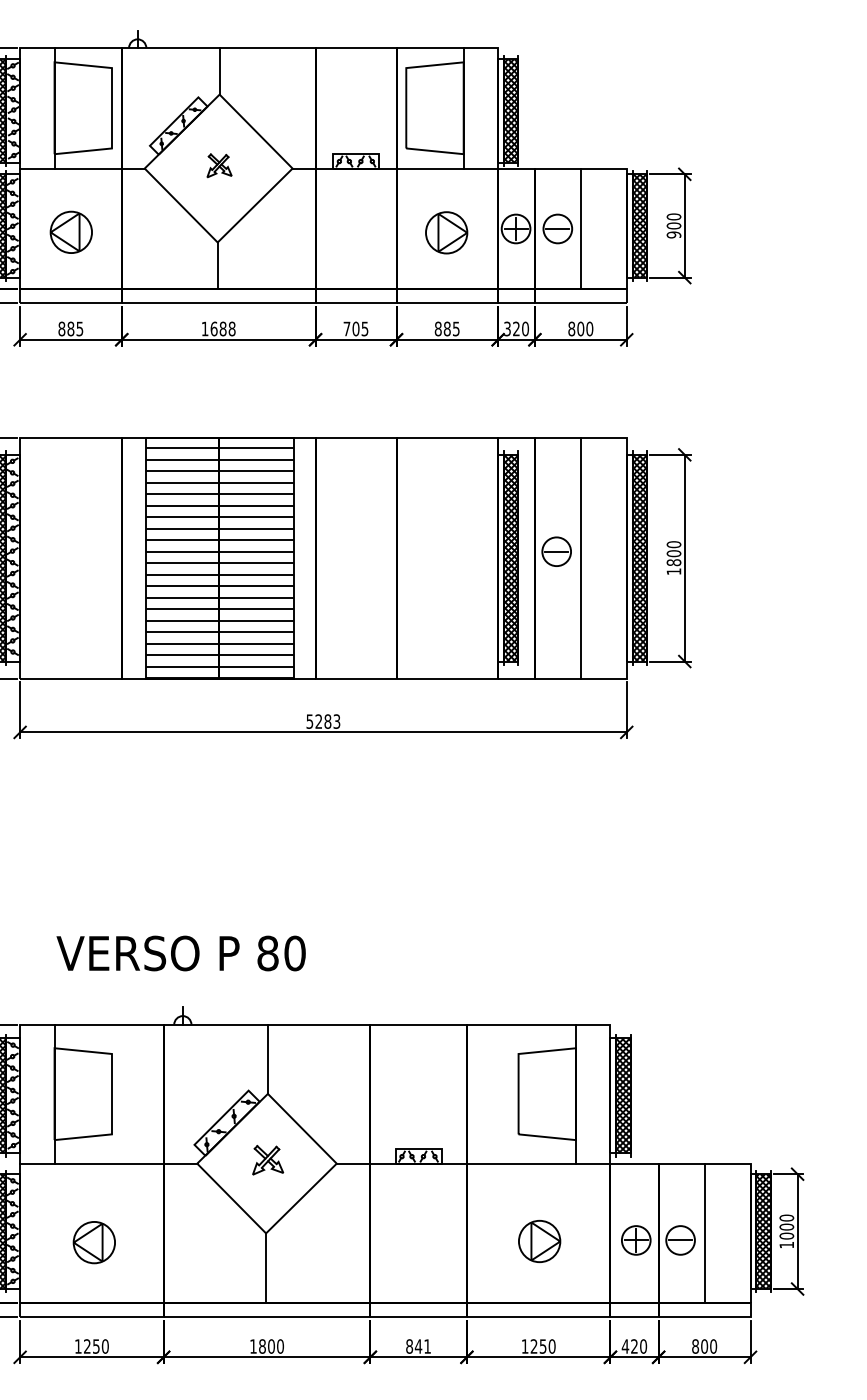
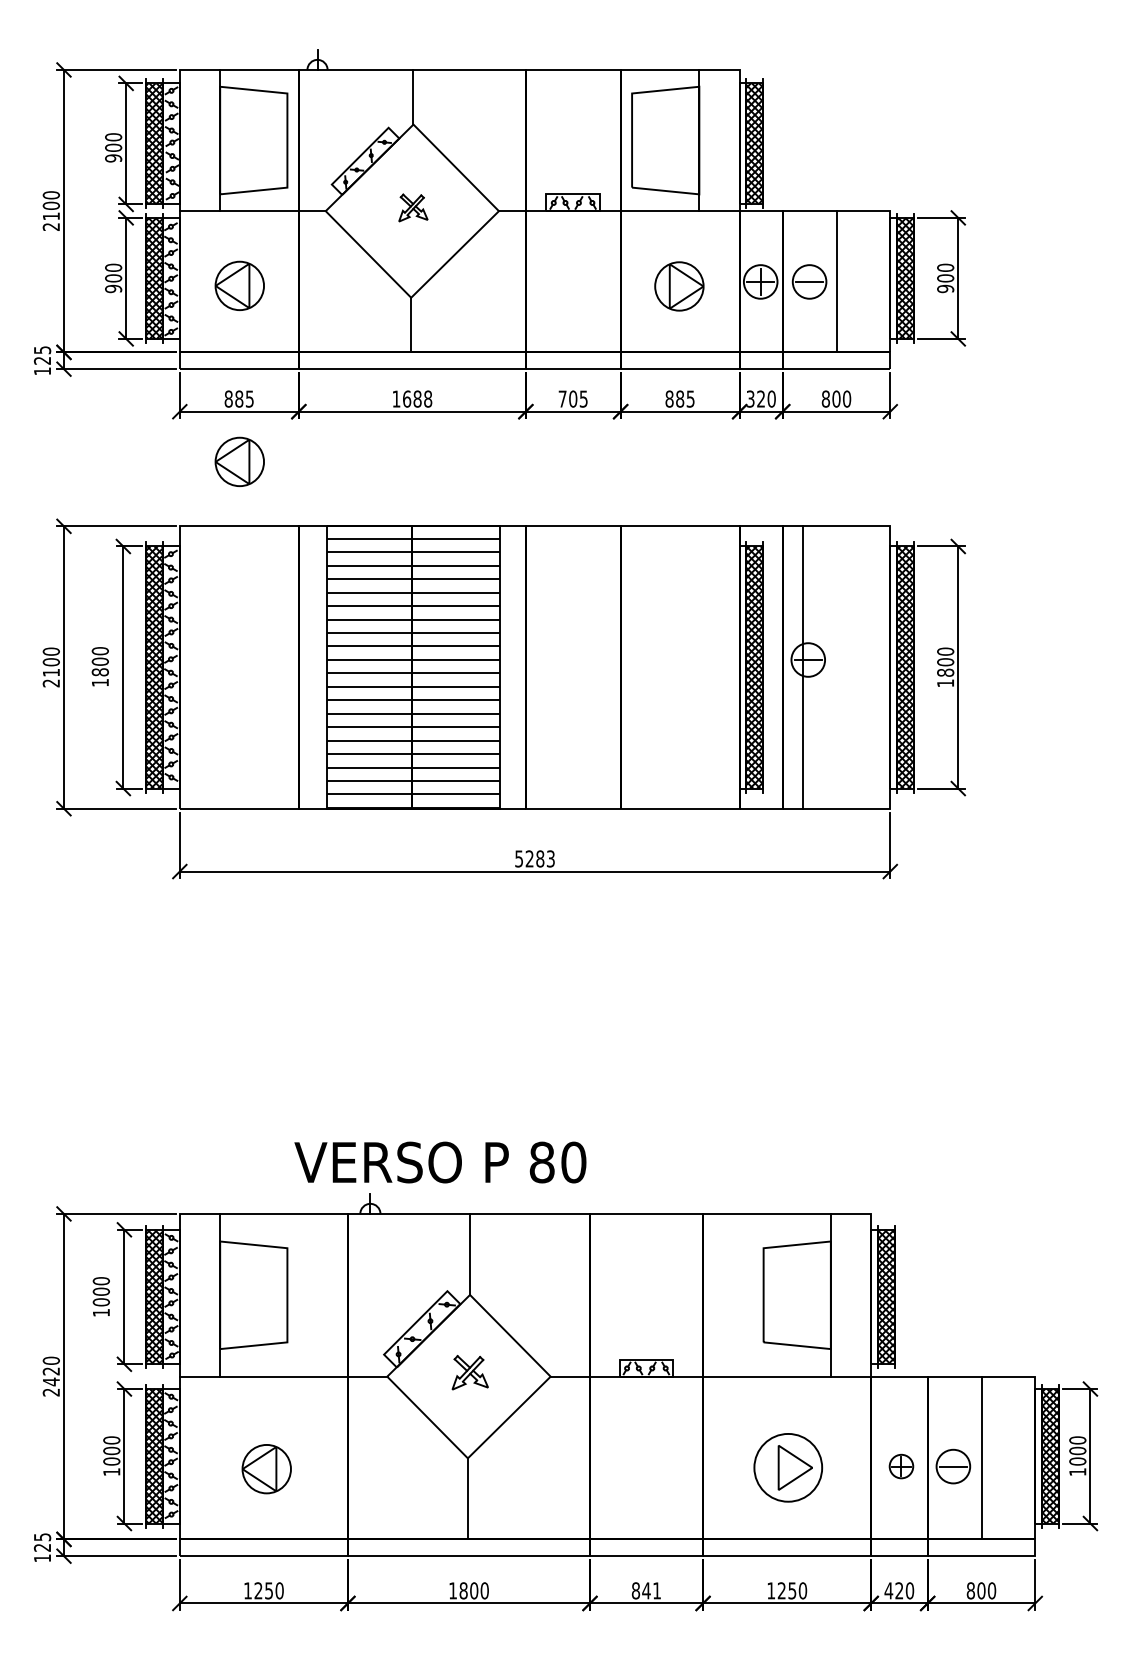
part: (71, 382) -> (239, 461), added
line: (580, 558) -> (802, 667), moved
text: (181, 953) -> (440, 1162), moved
part: (636, 1240) -> (901, 1466), size x0.7
circle: (539, 1241) -> (788, 1467), size x1.4

